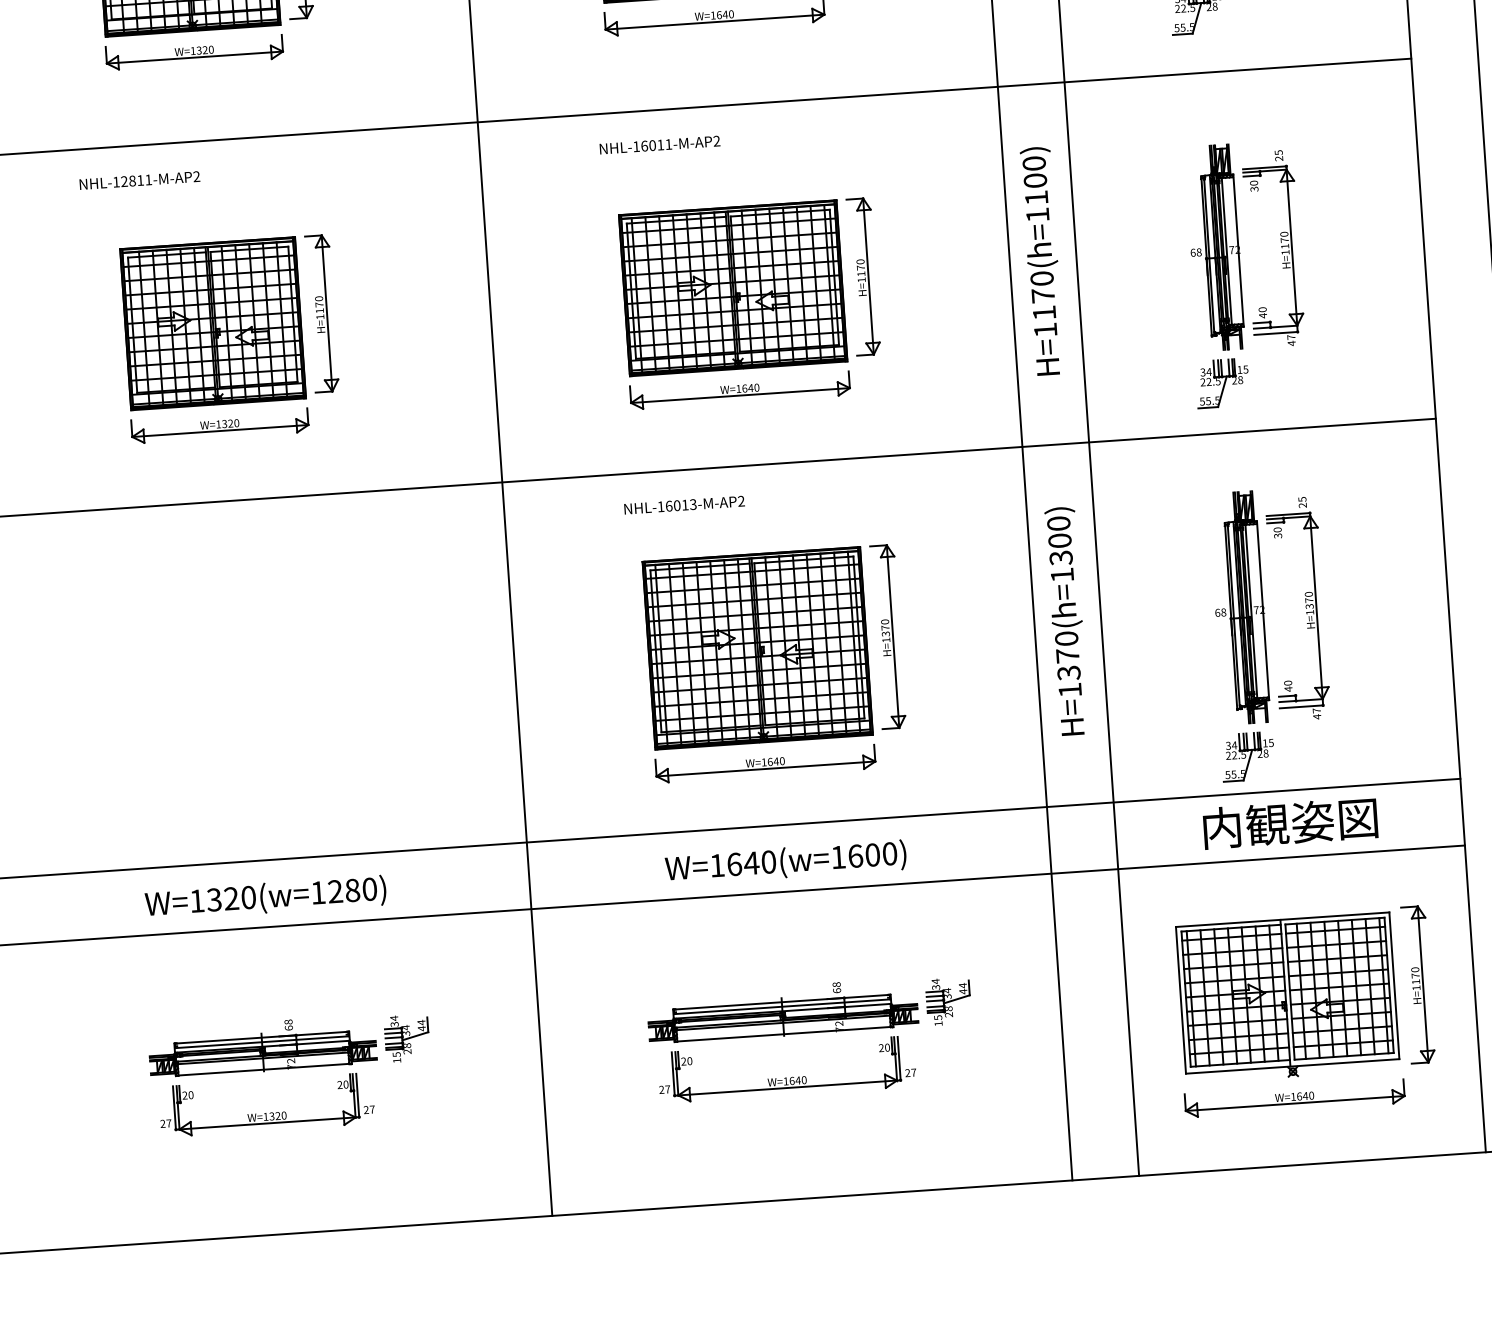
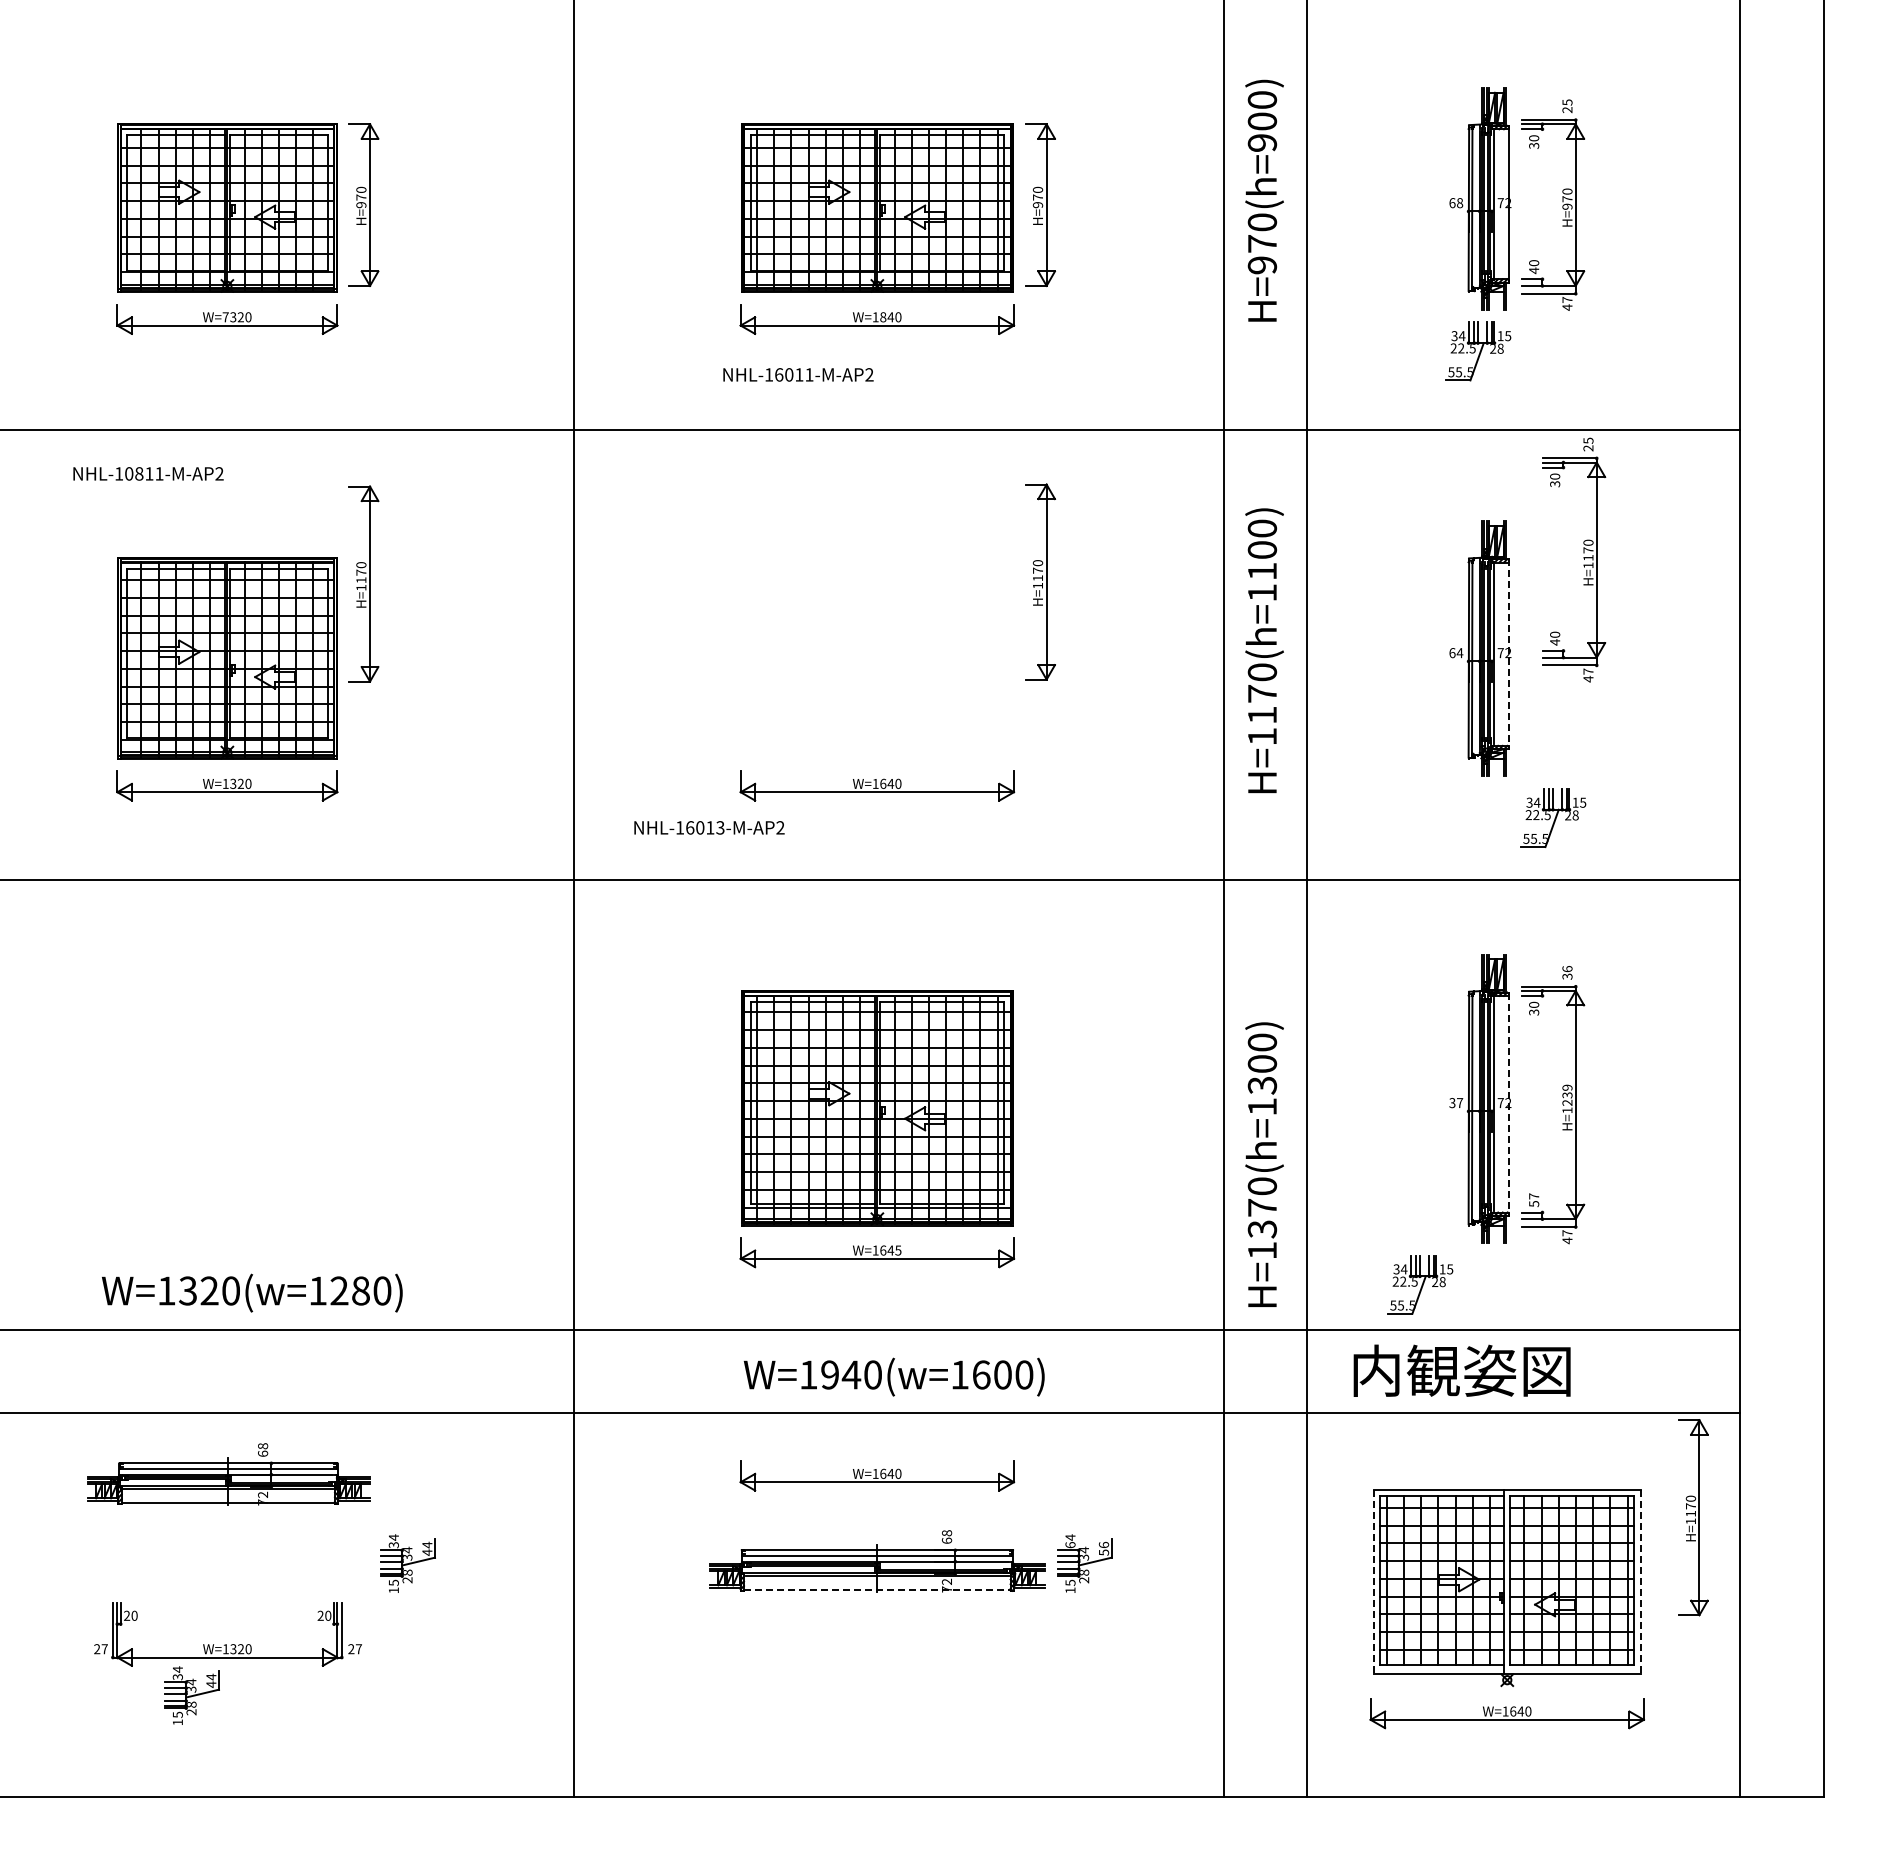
text: (719, 15) -> (883, 317), W=1640 -> W=1840
text: (192, 51) -> (225, 317), W=1320 -> W=7320
text: (660, 144) -> (798, 374), moved
text: (124, 181) -> (129, 473), NHL-12811-M-AP2 -> NHL-10811-M-AP2
part: (1281, 247) -> (1583, 558), moved
line: (1238, 250) -> (1509, 654), solid -> dashed
text: (1198, 252) -> (1459, 653), 68 -> 64
part: (863, 276) -> (1040, 581), moved
part: (733, 288) -> (877, 658), removed
part: (321, 313) -> (363, 583), moved
part: (1222, 382) -> (1553, 817), moved
text: (1302, 502) -> (1567, 972), 25 -> 36
text: (684, 504) -> (709, 827), moved
text: (1309, 599) -> (1567, 1094), H=1370 -> H=1239
line: (1263, 610) -> (1509, 1104), solid -> dashed
text: (1220, 613) -> (1456, 1103), 68 -> 37
text: (1067, 621) -> (1264, 1164), moved
part: (888, 636) -> (1040, 1104), removed
text: (1288, 686) -> (1534, 1200), 40 -> 57
part: (1248, 756) -> (1420, 1284), moved
text: (782, 761) -> (898, 1250), W=1640 -> W=1645
text: (1289, 823) -> (1461, 1370), moved
text: (734, 864) -> (830, 1374), W=1640(w=1600) -> W=1940(w=1600)
text: (265, 897) -> (252, 1292), moved
part: (777, 942) -> (877, 1475), added
part: (1418, 984) -> (1693, 1517), moved
line: (1394, 985) -> (1640, 1581), solid -> dashed
text: (936, 987) -> (1070, 1545), 34 -> 64
text: (962, 988) -> (1103, 1548), 44 -> 56
line: (1180, 1000) -> (1373, 1581), solid -> dashed
line: (784, 1034) -> (877, 1590), solid -> dashed
part: (262, 1046) -> (228, 1474), moved
part: (786, 1077) -> (876, 1644), removed
part: (240, 1155) -> (191, 1695), added

